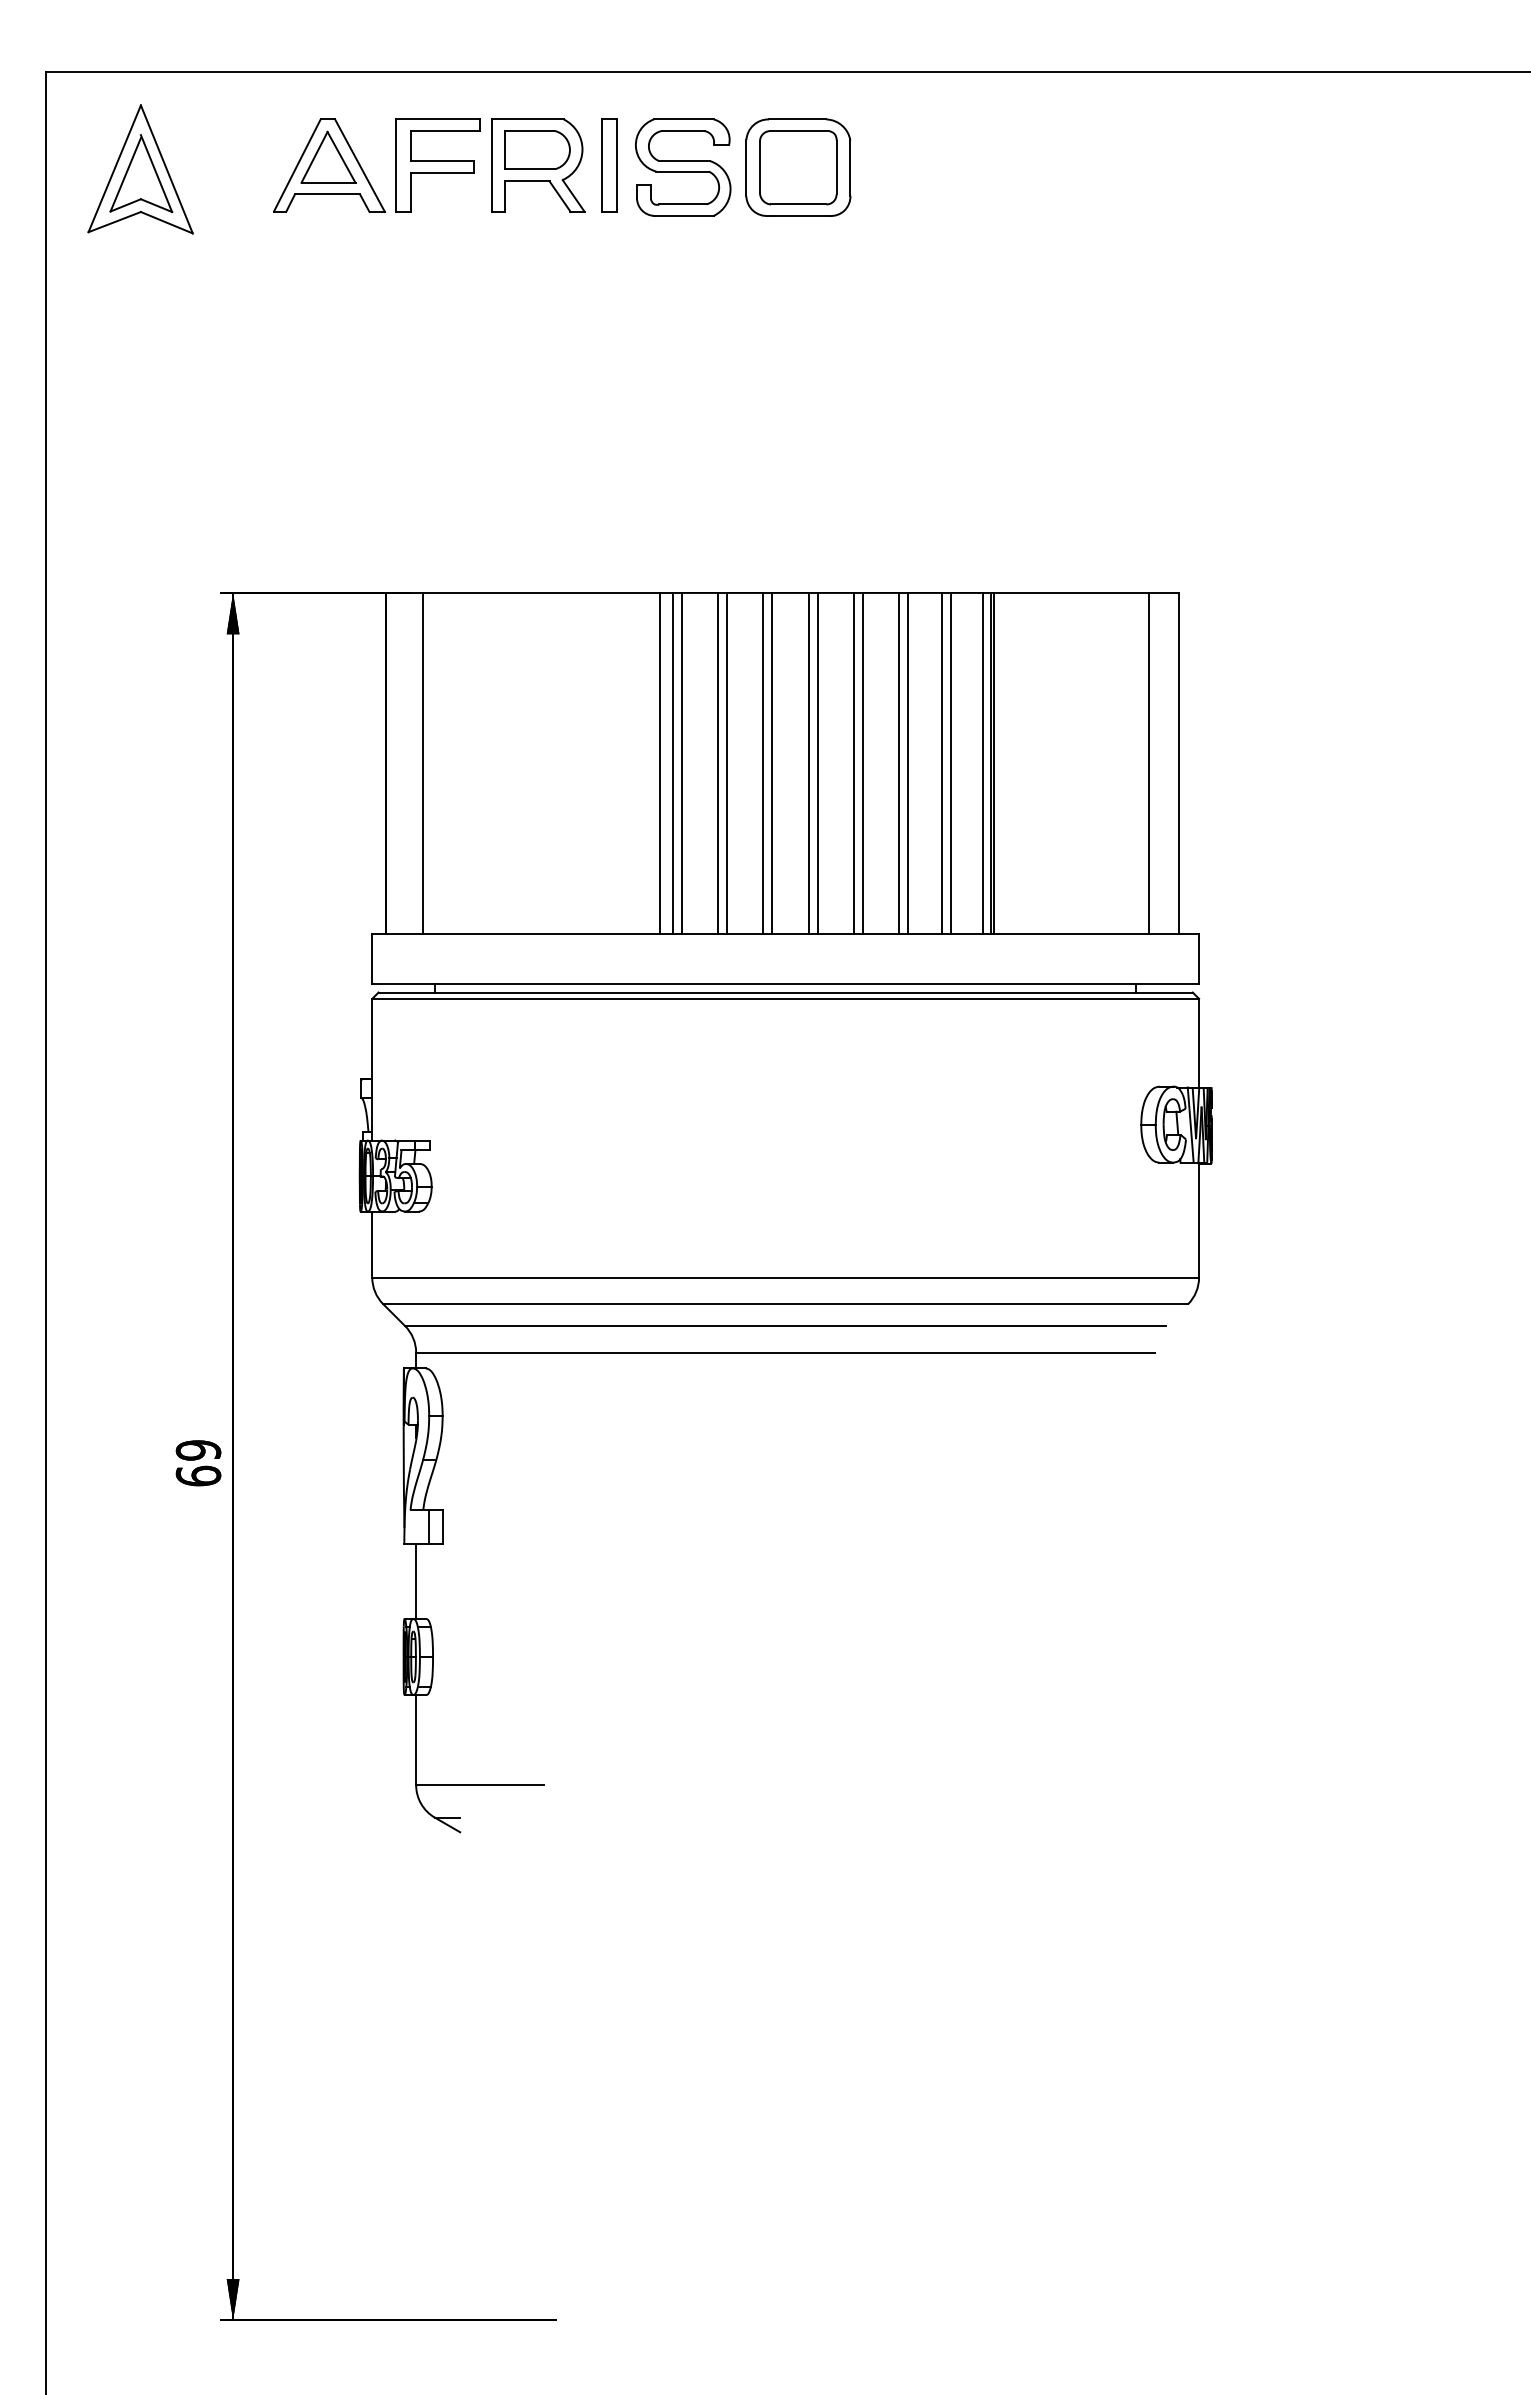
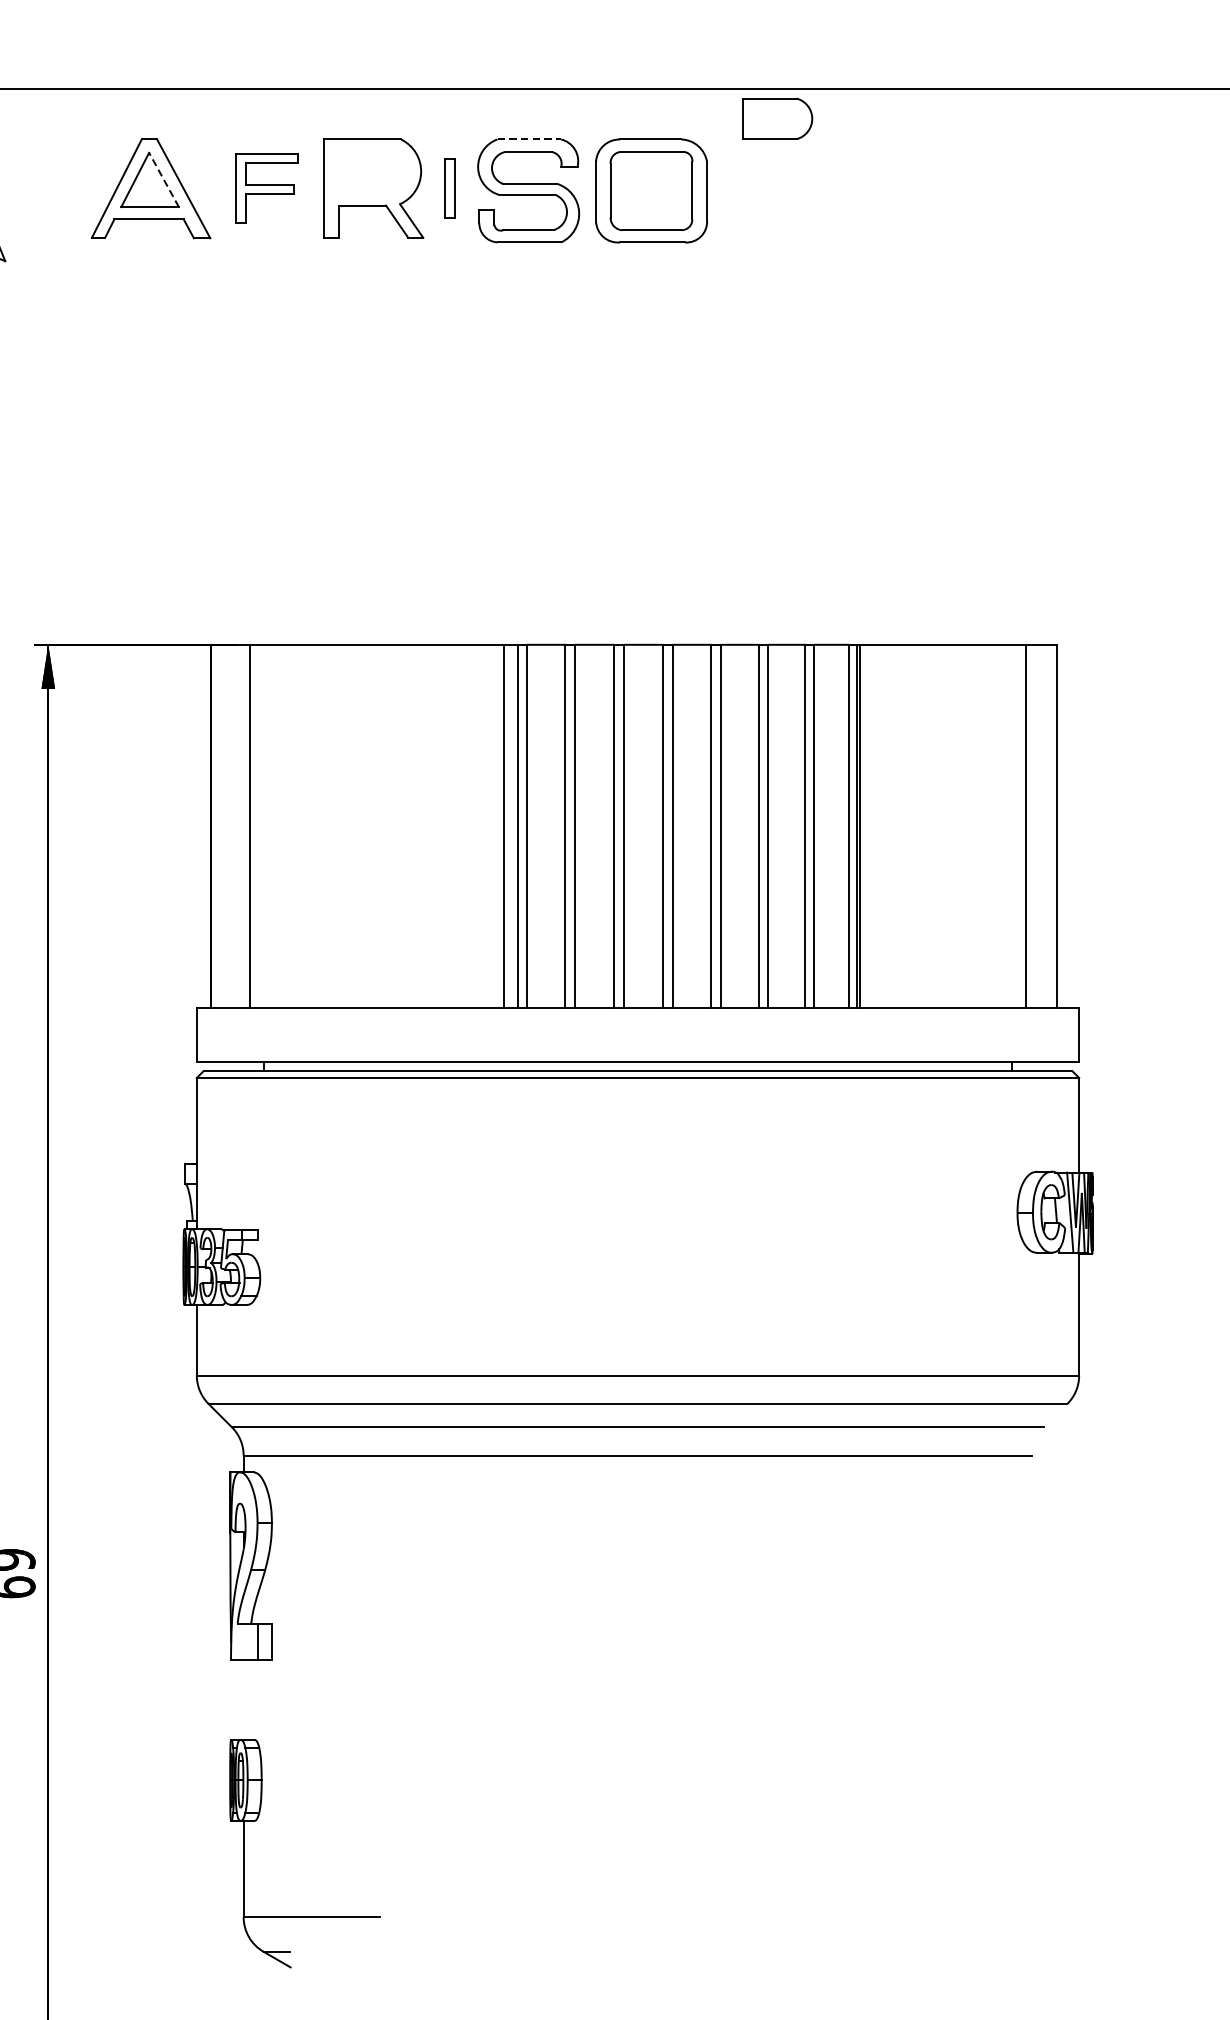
line: (683, 119) -> (528, 139), solid -> dashed
part: (537, 149) -> (777, 118), moved
line: (341, 156) -> (163, 179), solid -> dashed
part: (437, 165) -> (266, 188), size x0.7
part: (609, 165) -> (449, 188), size x0.6
line: (416, 1580) -> (244, 1698), removed

